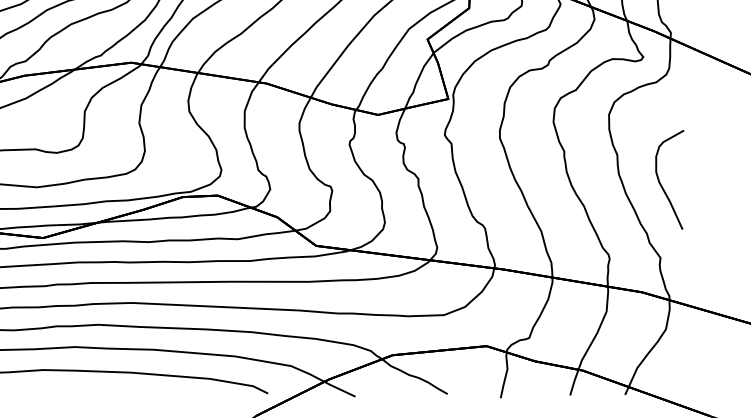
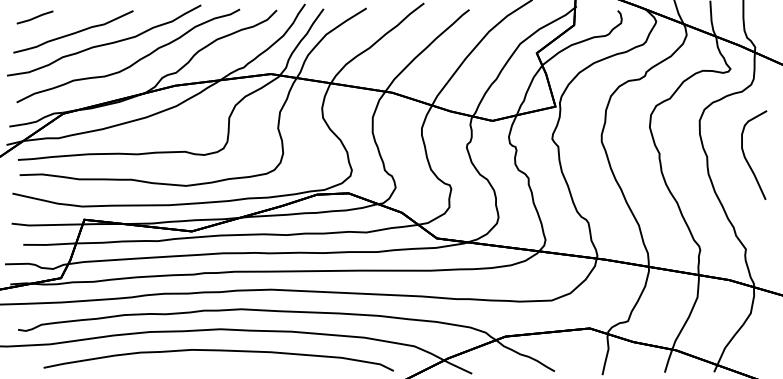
part: (661, 183) -> (746, 158), moved

